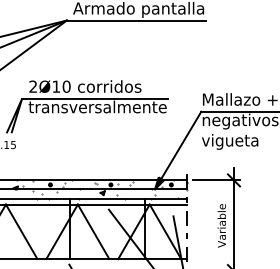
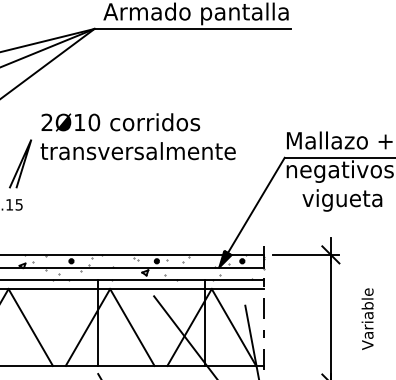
line: (95, 98) -> (134, 139), removed
text: (230, 141) -> (342, 200), moved
text: (221, 225) -> (367, 318), moved

